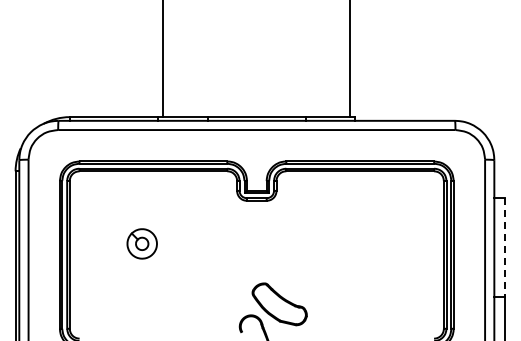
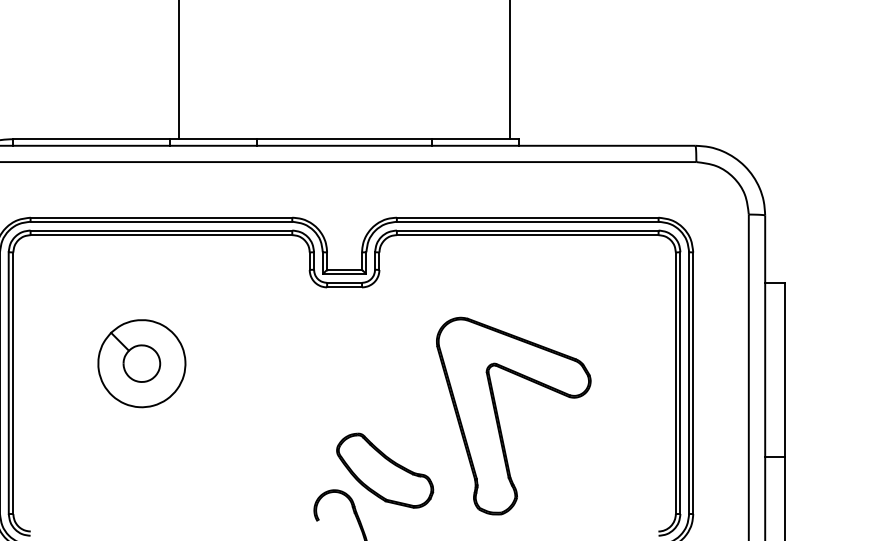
part: (141, 243) -> (140, 363), size x1.67
line: (505, 248) -> (784, 371), dashed -> solid
part: (344, 273) -> (499, 416), added

